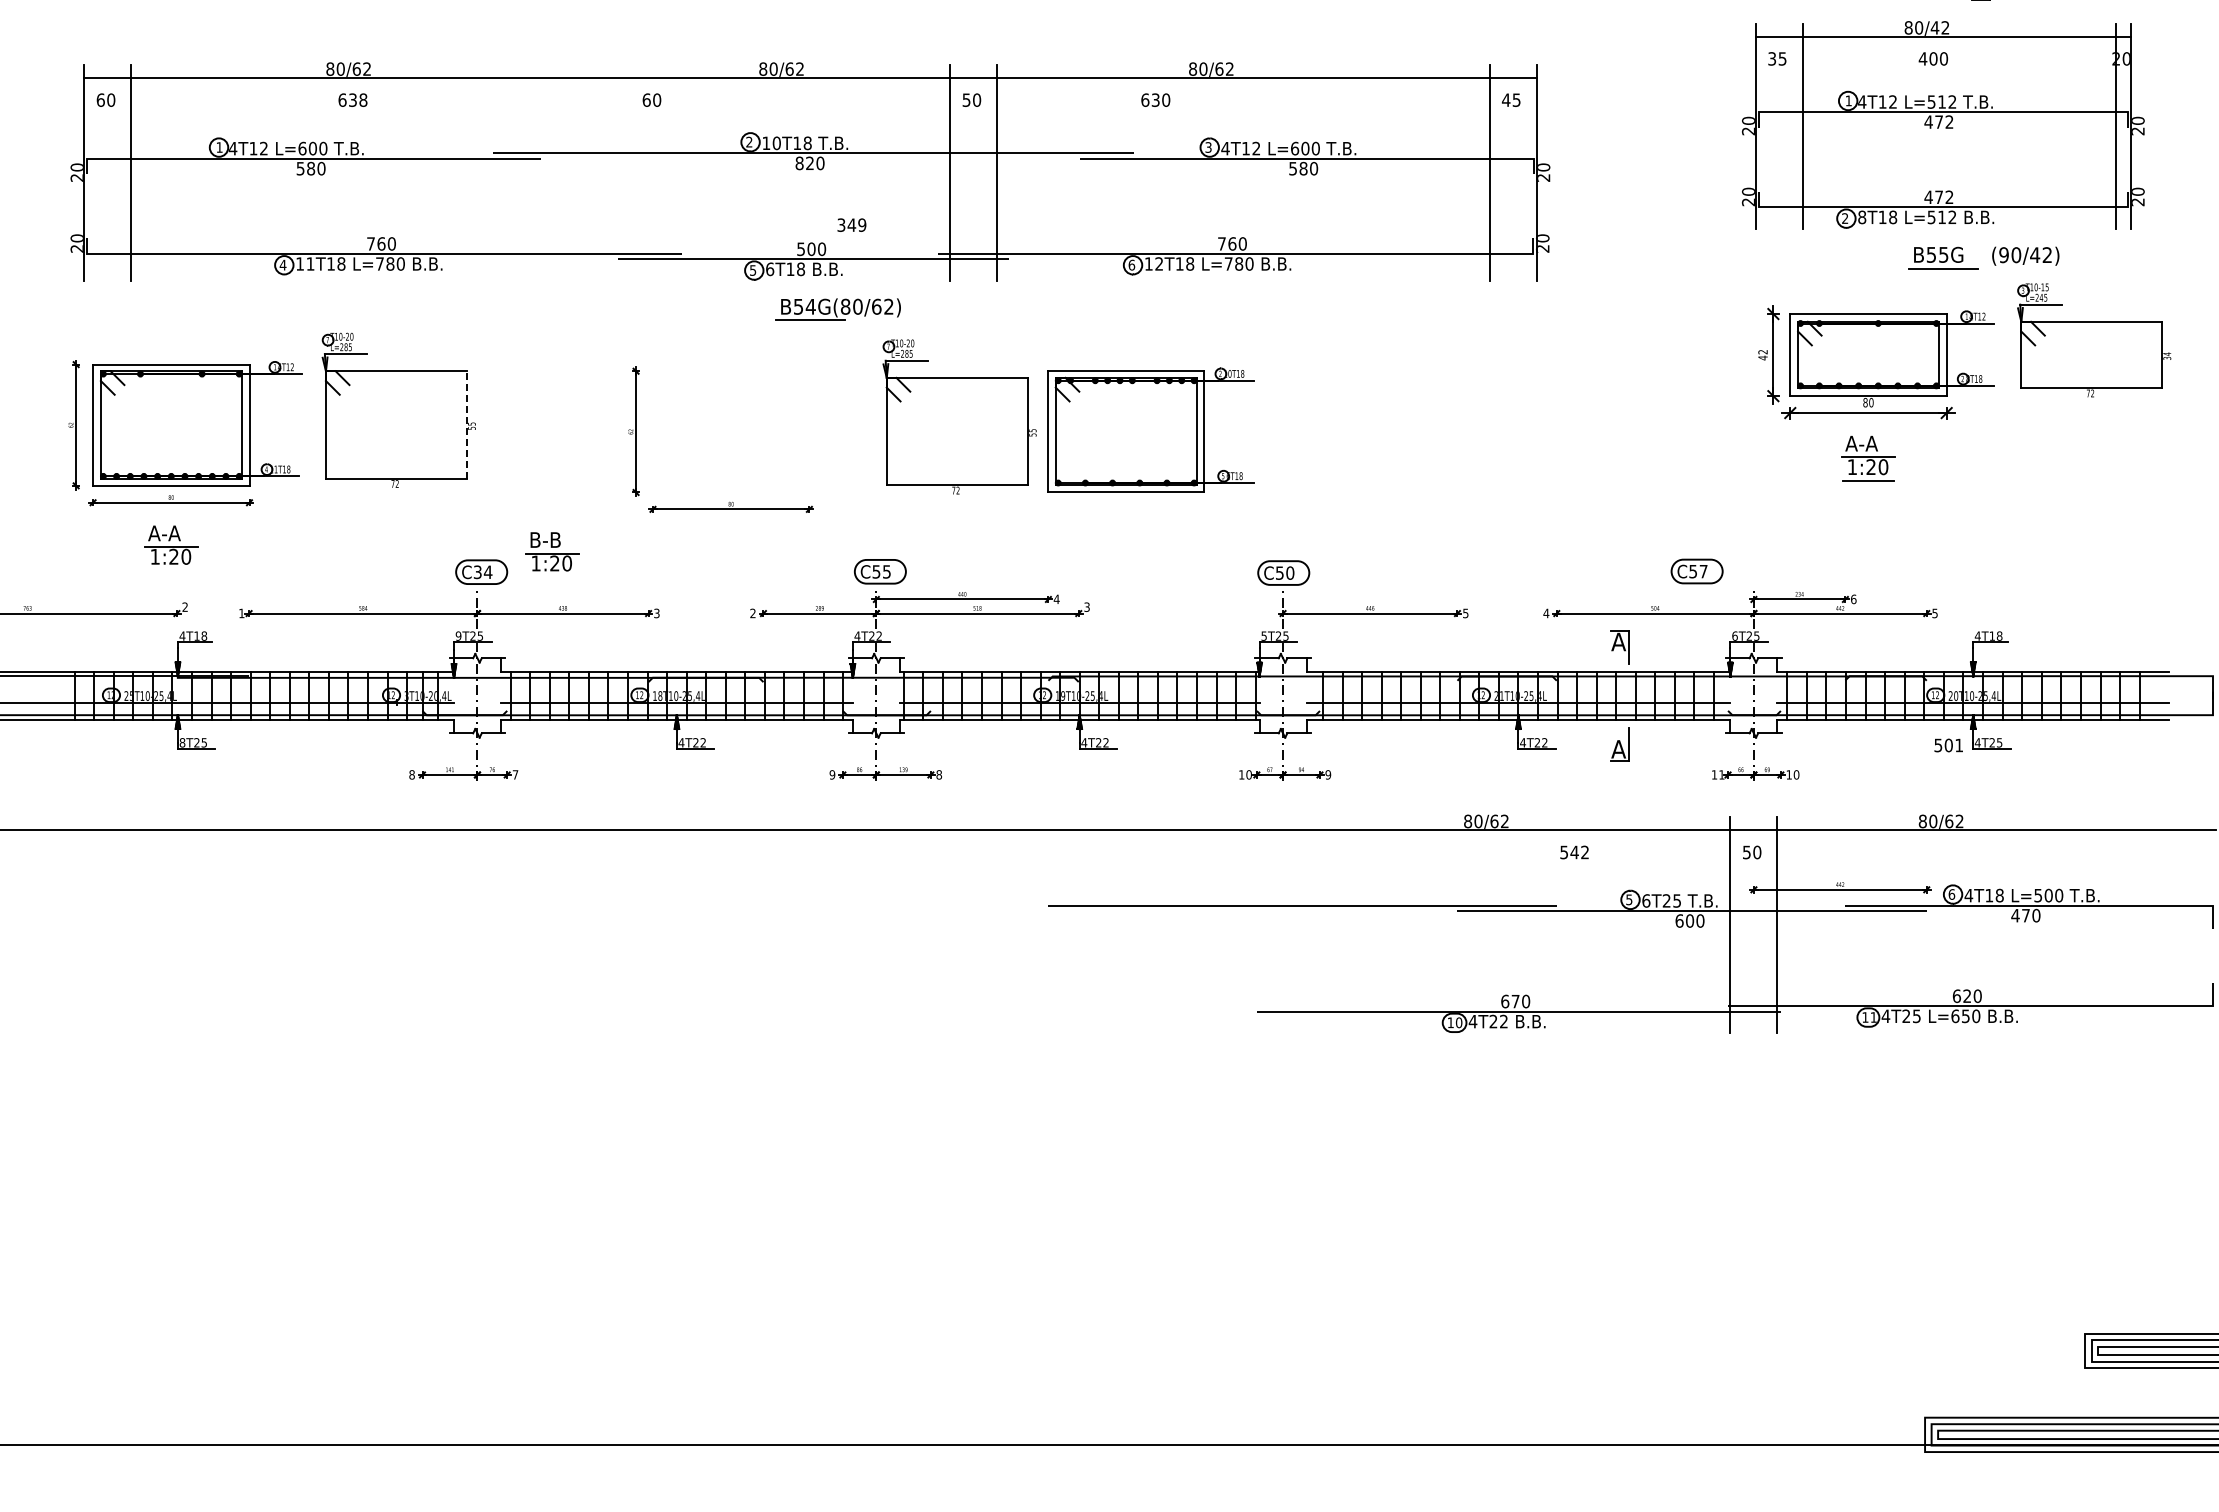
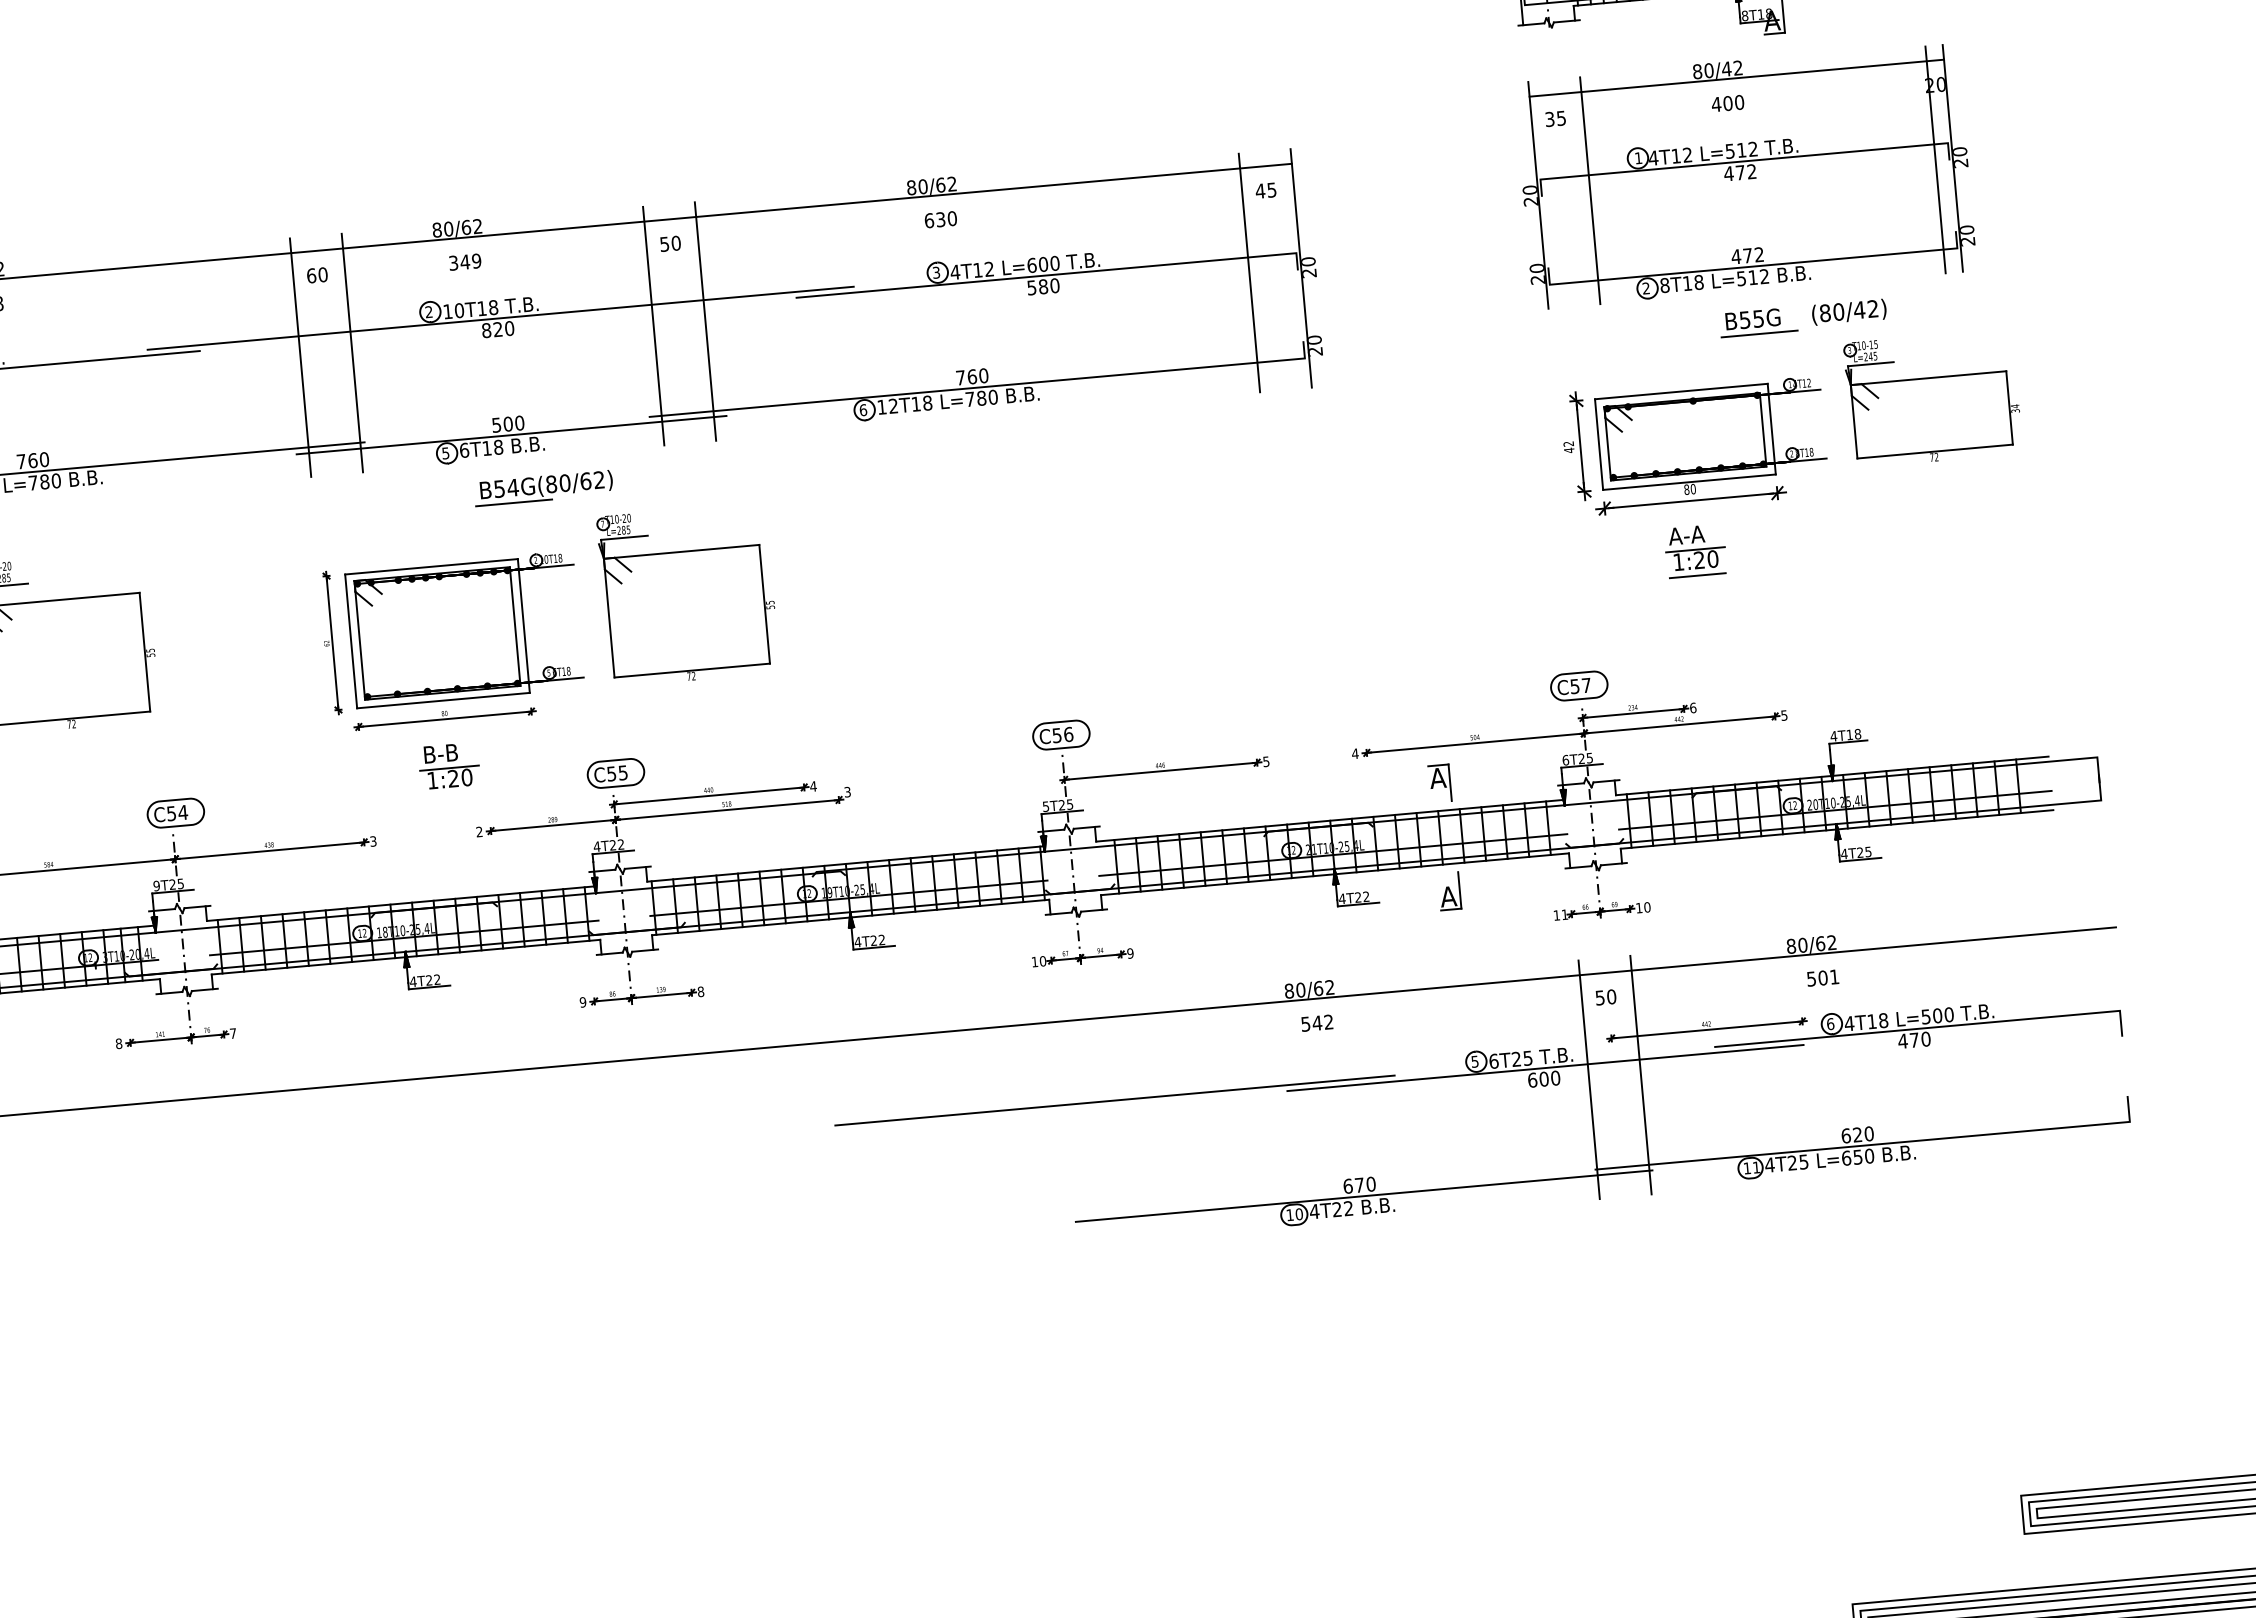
text: (1155, 99) -> (940, 218), moved
line: (630, 172) -> (300, 357), added
line: (677, 172) -> (352, 352), added
text: (851, 224) -> (464, 261), moved
text: (2003, 255) -> (1824, 313), (90/42) -> (80/42)
line: (466, 425) -> (144, 652), dashed -> solid
part: (1150, 429) -> (464, 628), moved
part: (552, 551) -> (449, 765), moved
text: (477, 571) -> (171, 812), C34 -> C54
part: (1696, 571) -> (1578, 686), moved
text: (1290, 572) -> (1068, 733), C50 -> C56
text: (1948, 745) -> (1822, 978), moved
text: (1574, 852) -> (1317, 1023), moved

